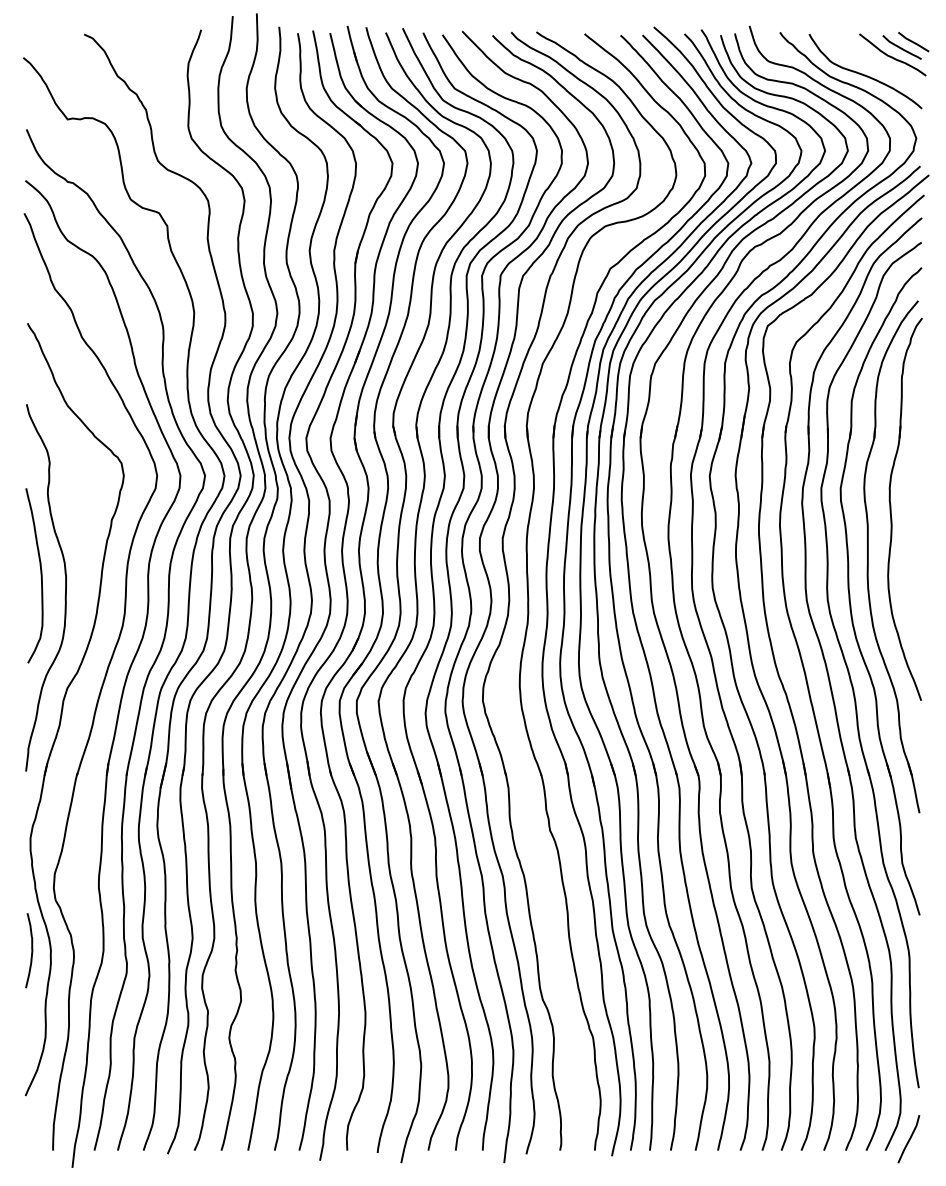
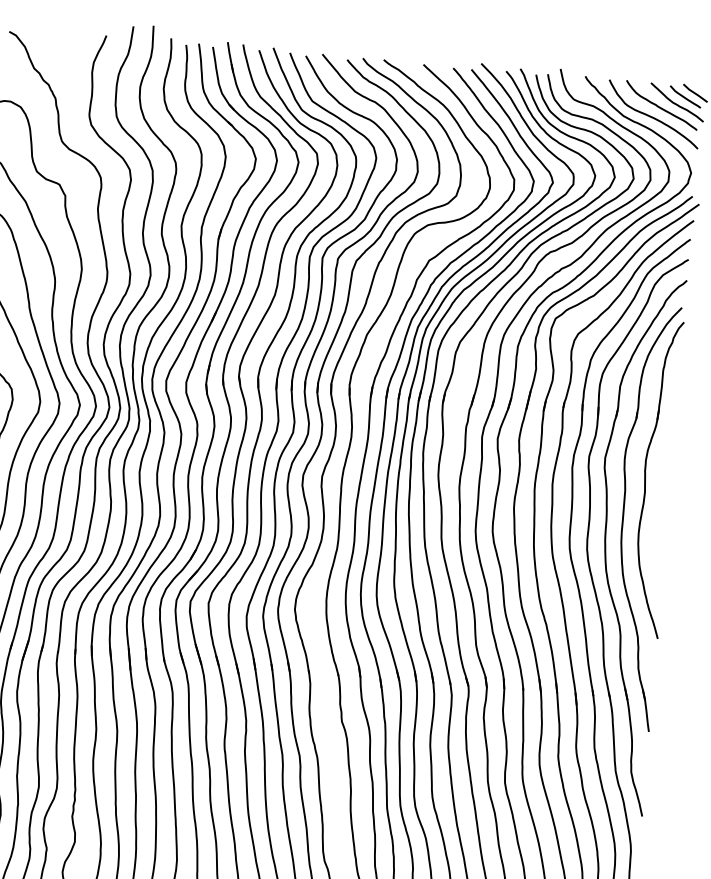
curve: (872, 61) -> (660, 106), added

